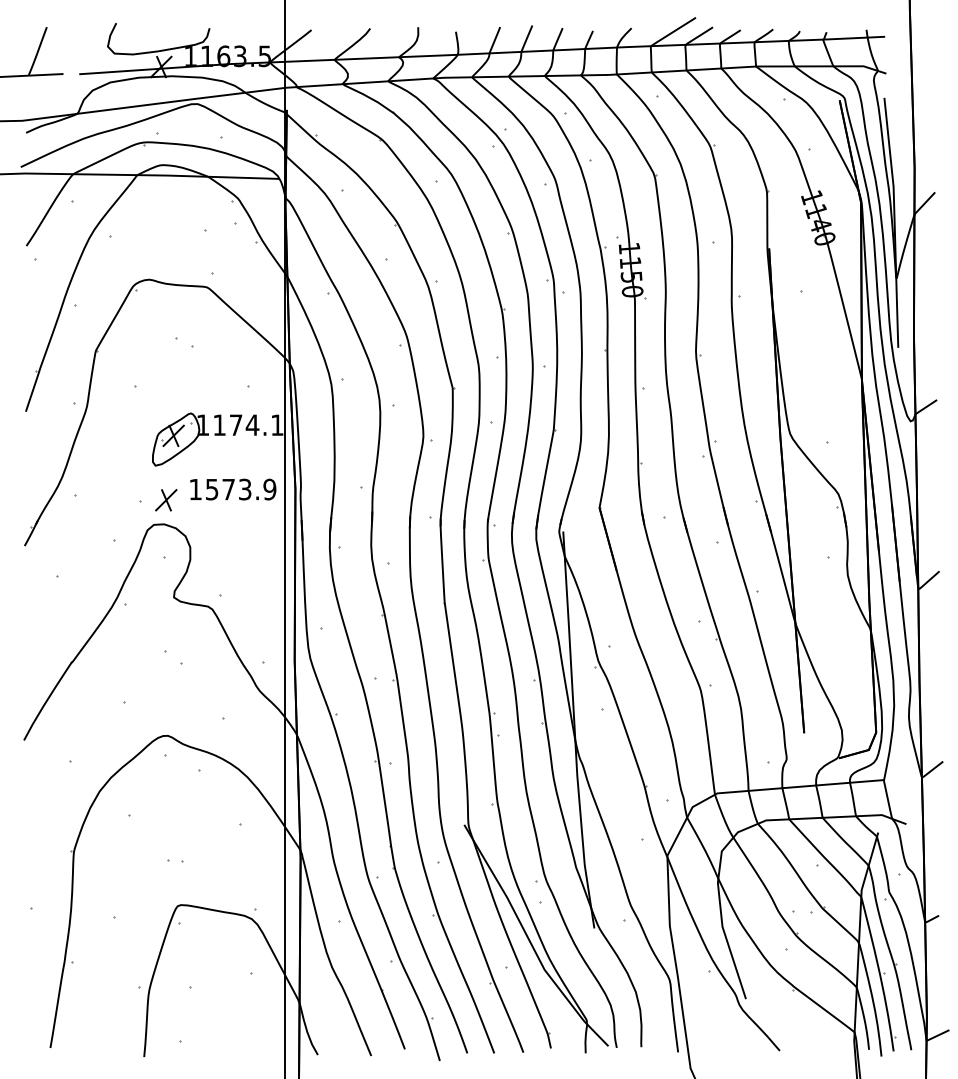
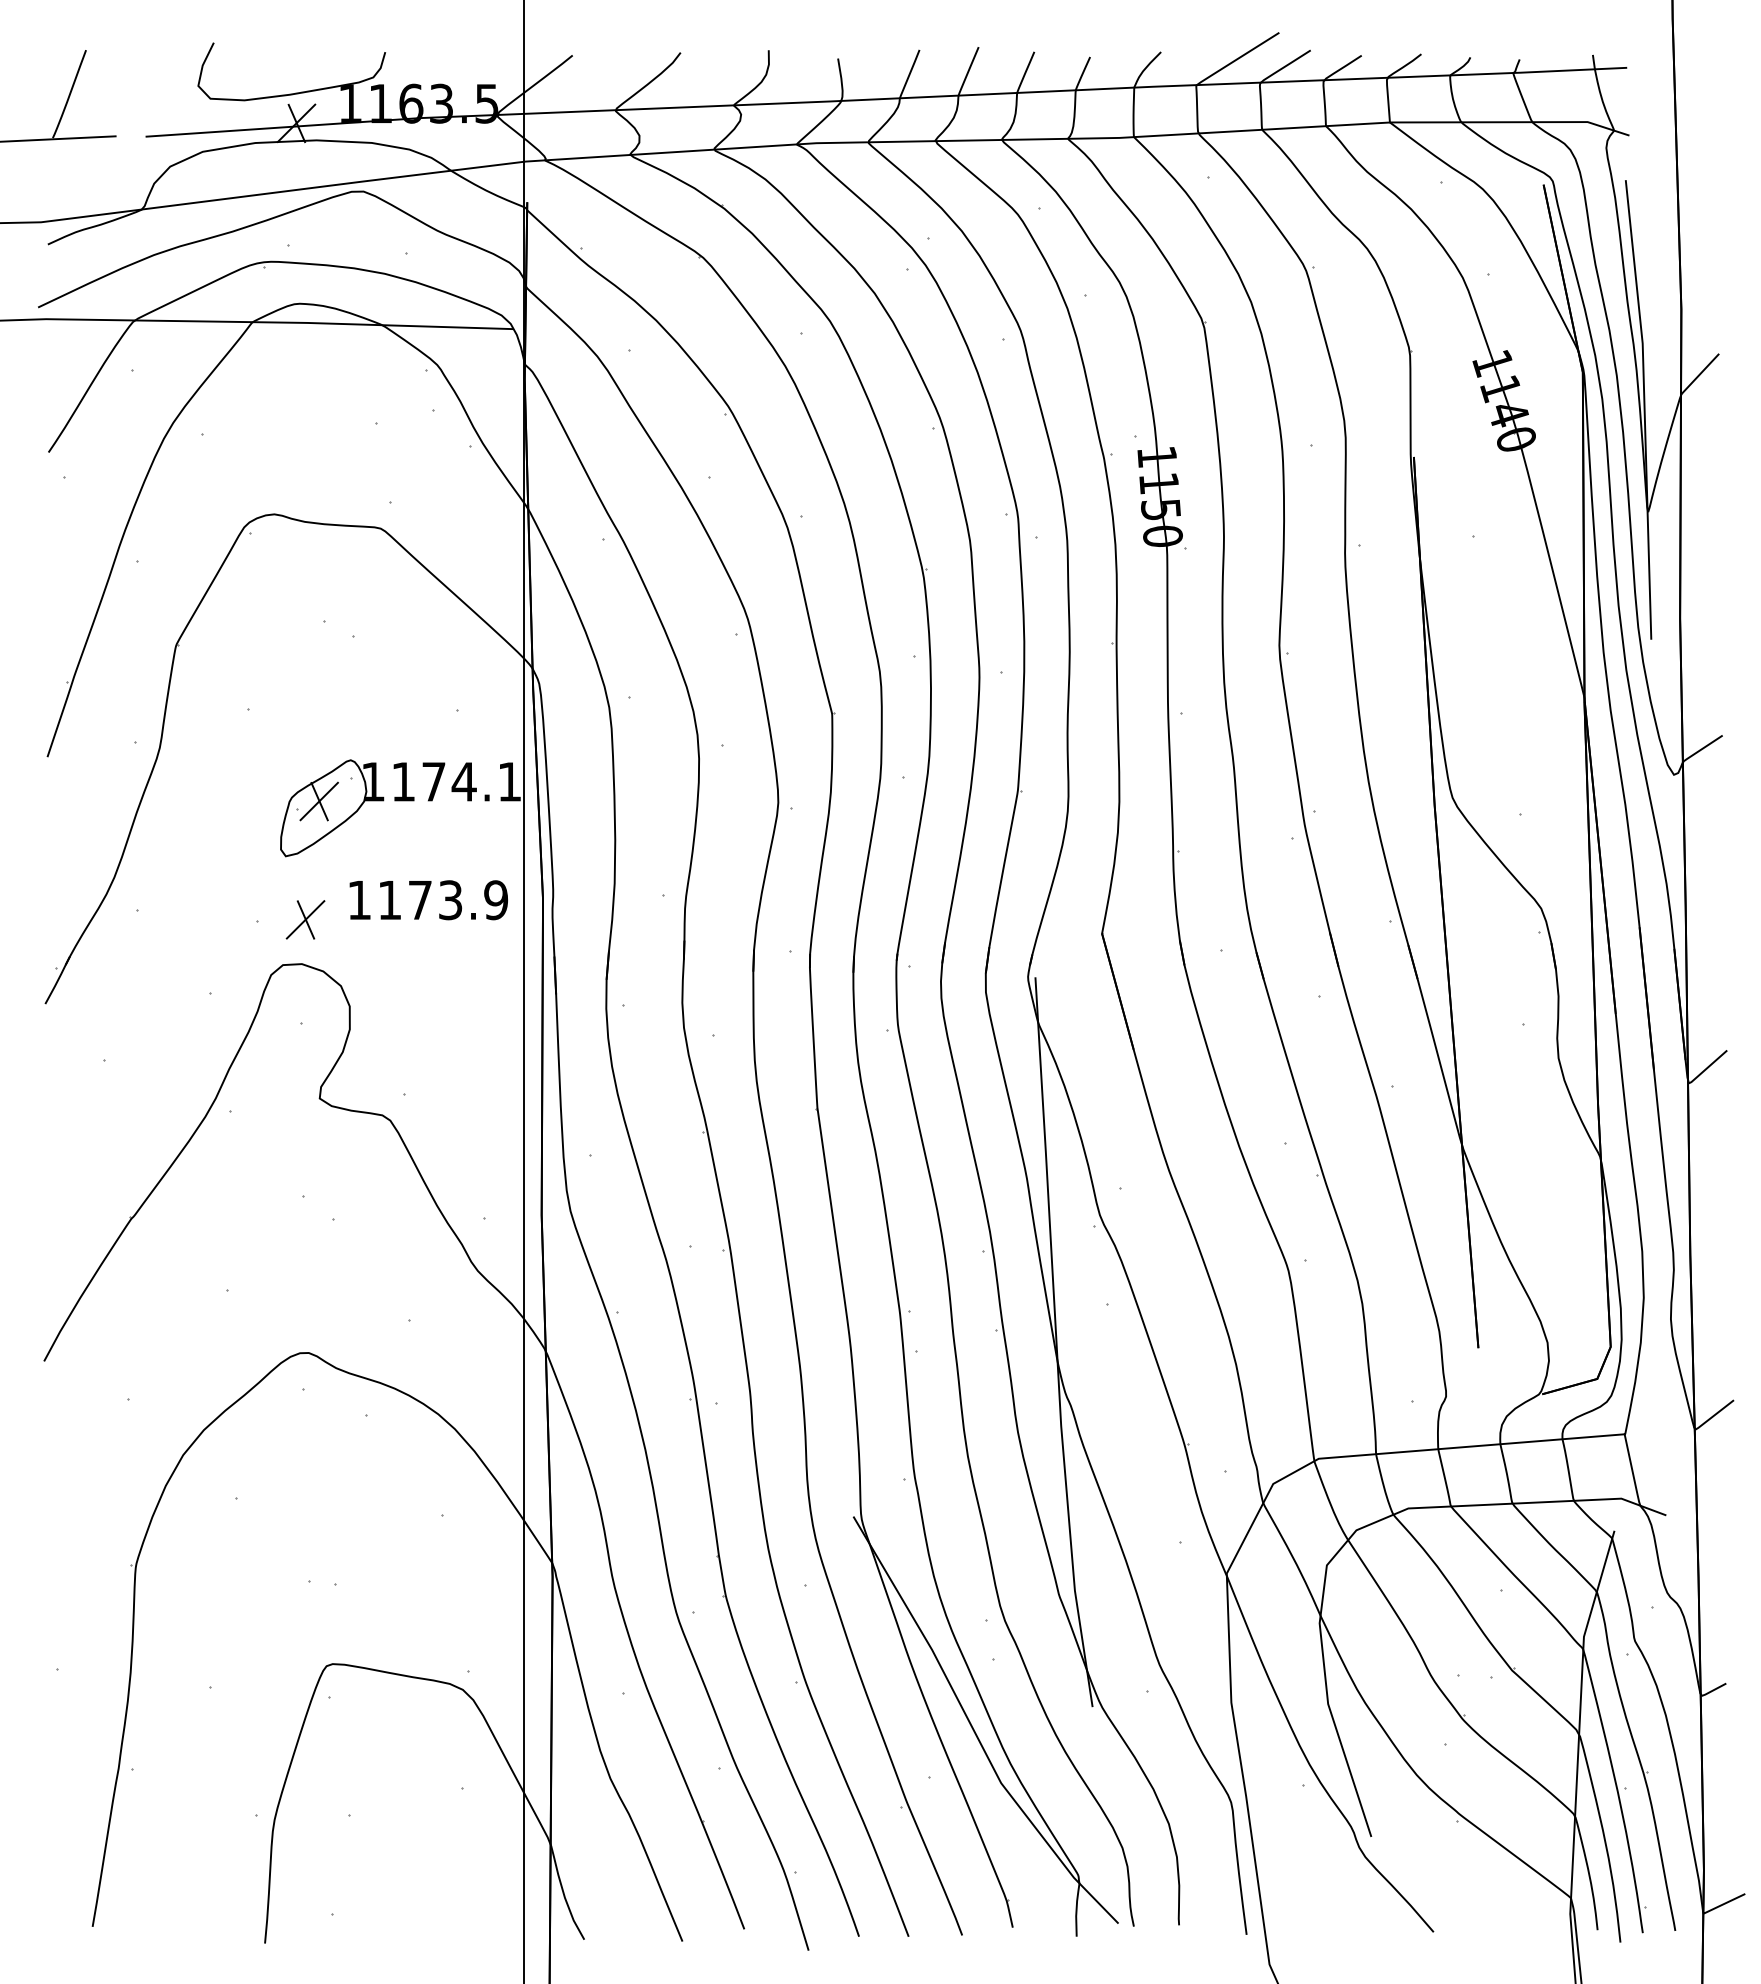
text: (212, 489) -> (390, 900), 1573.9 -> 1173.9

